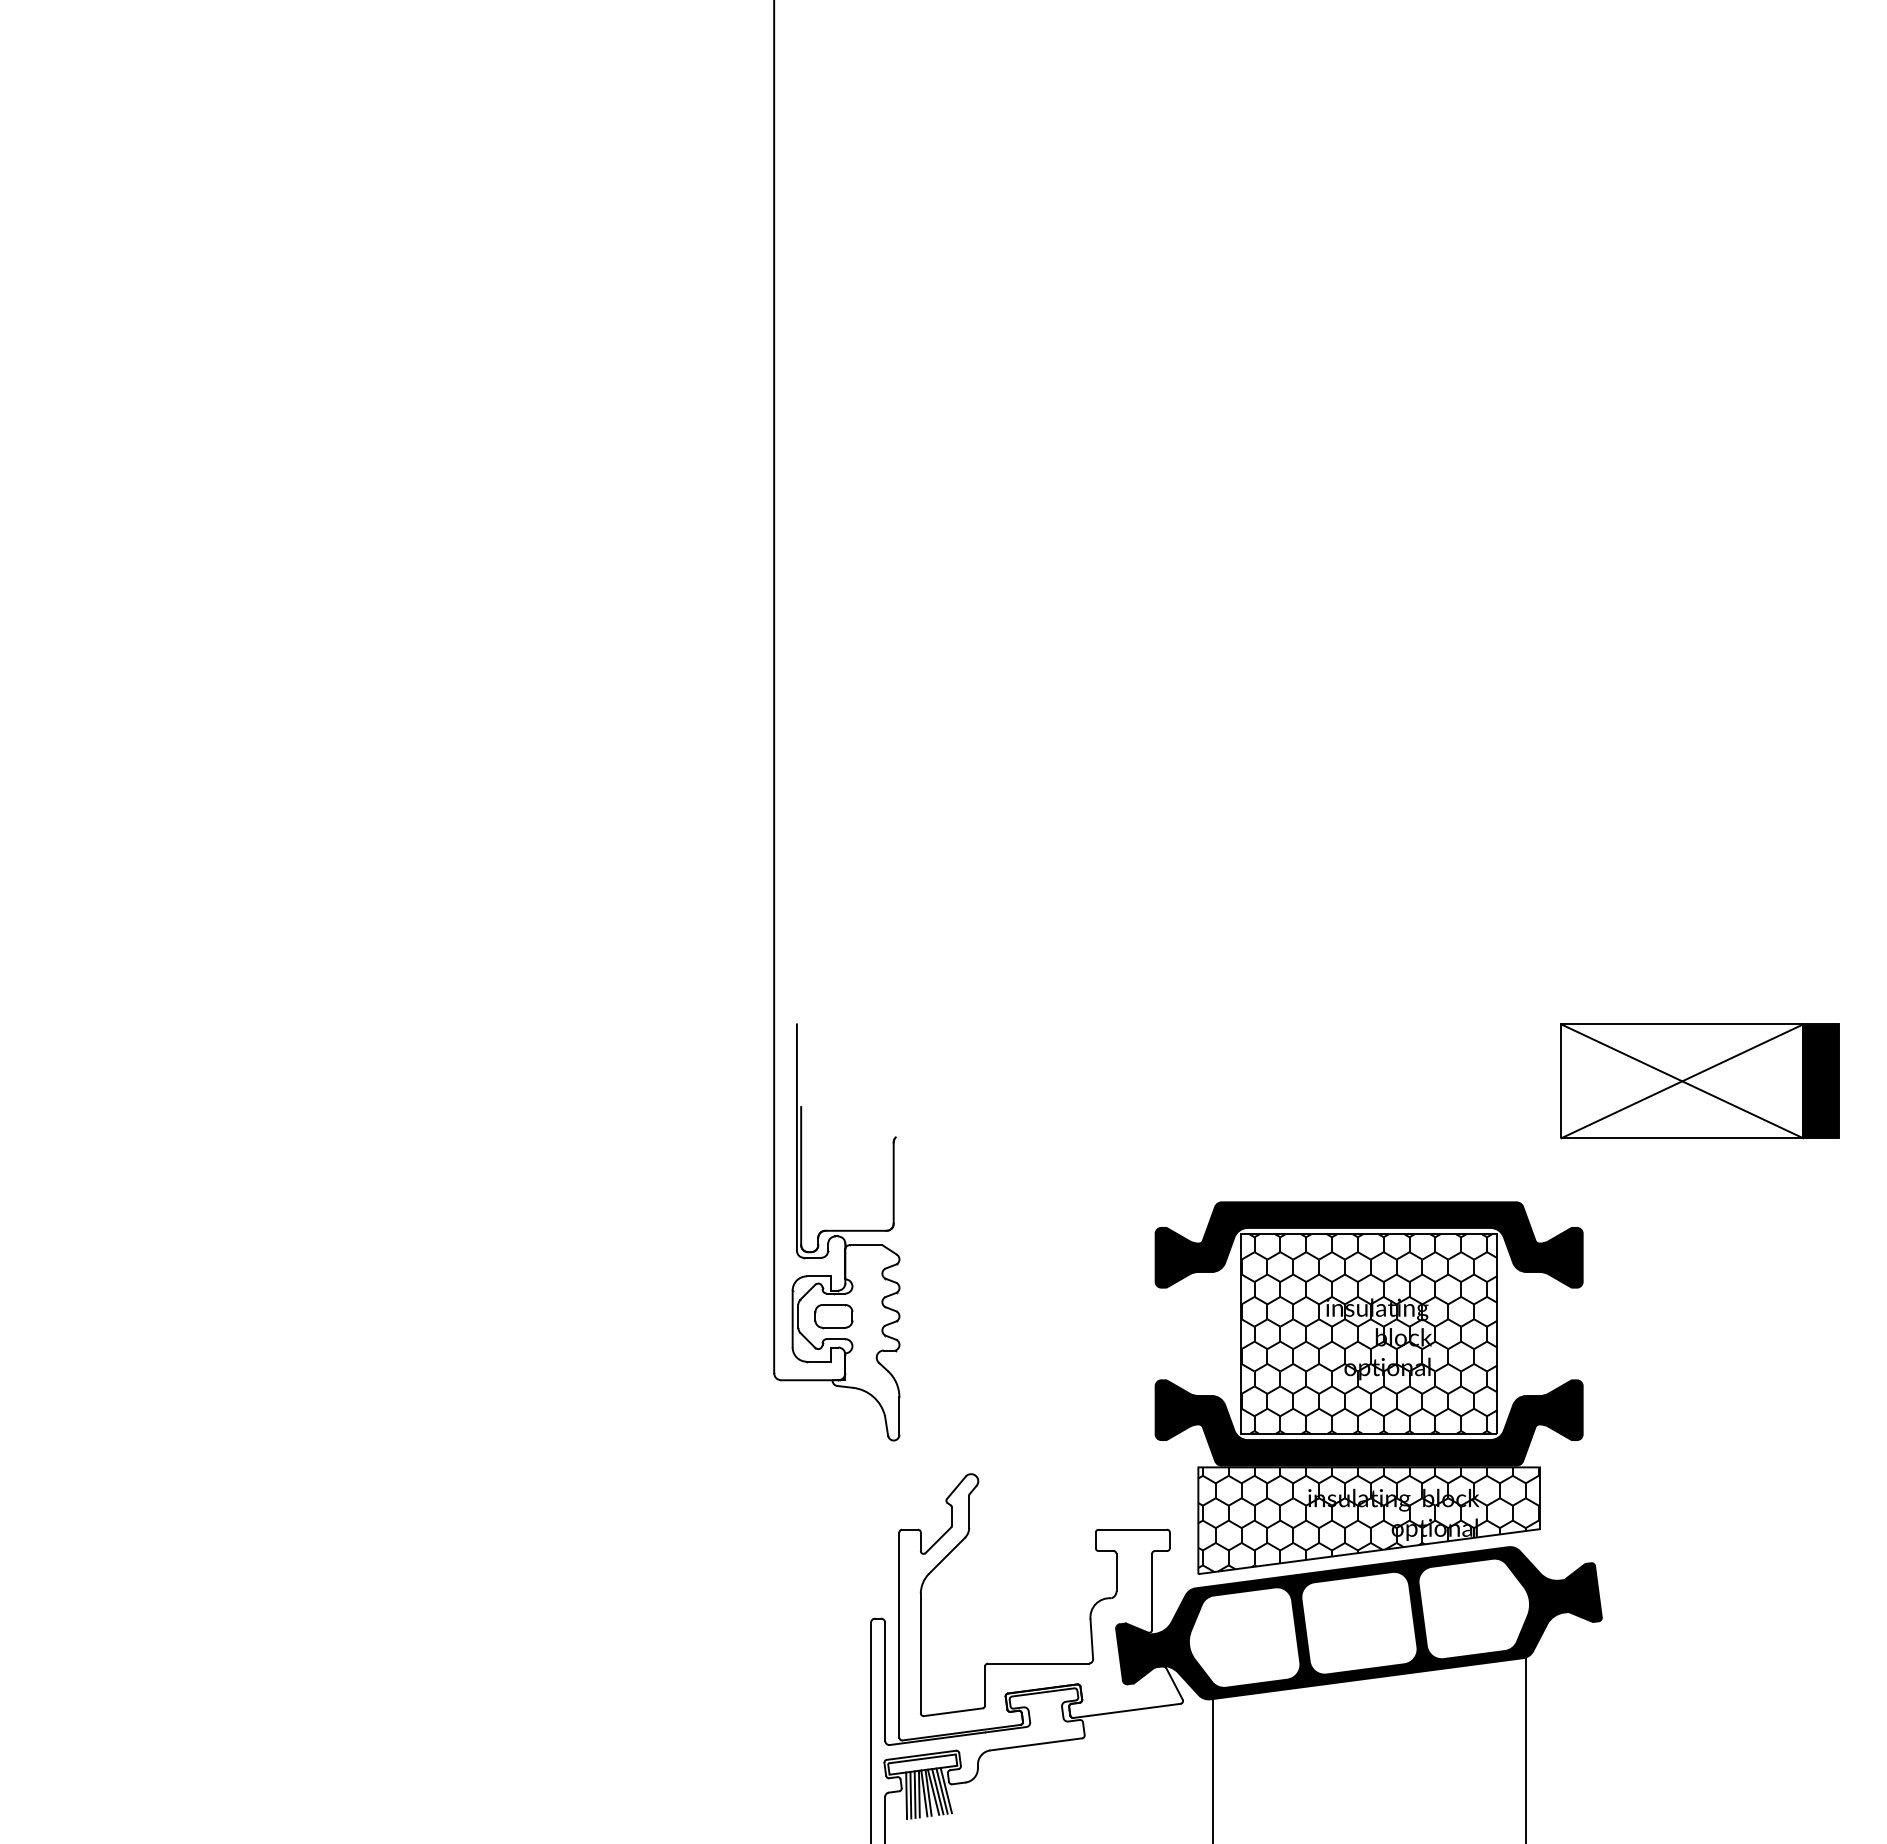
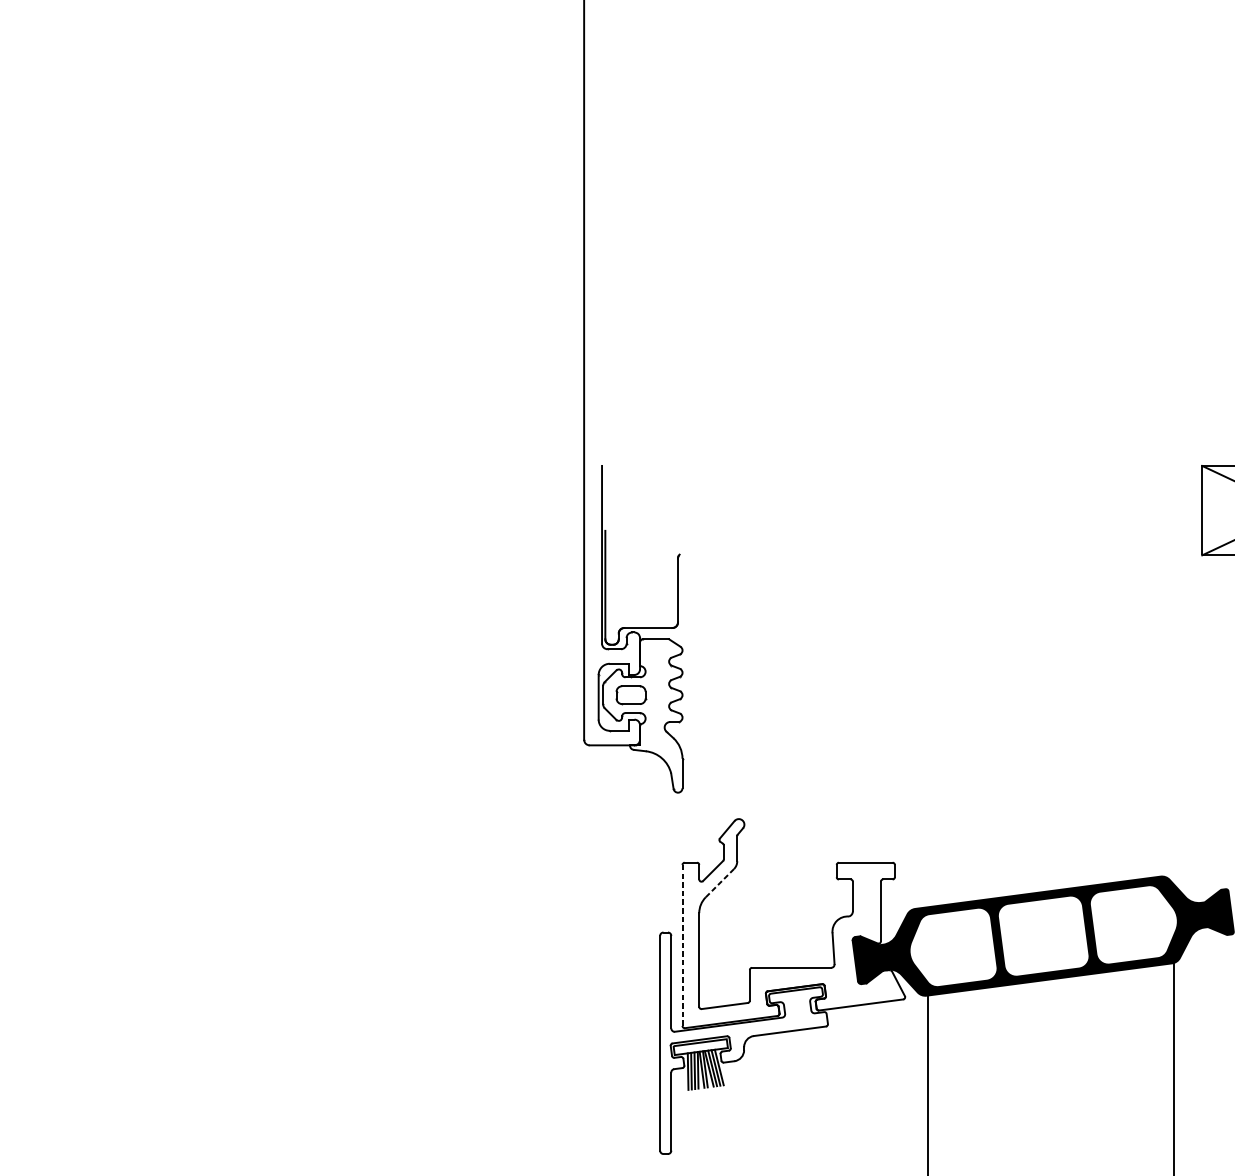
part: (1368, 1387) -> (1050, 751), removed
line: (947, 1555) -> (720, 882), solid -> dashed
line: (899, 1635) -> (682, 945), solid -> dashed

